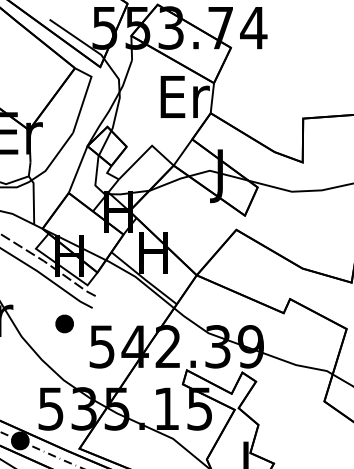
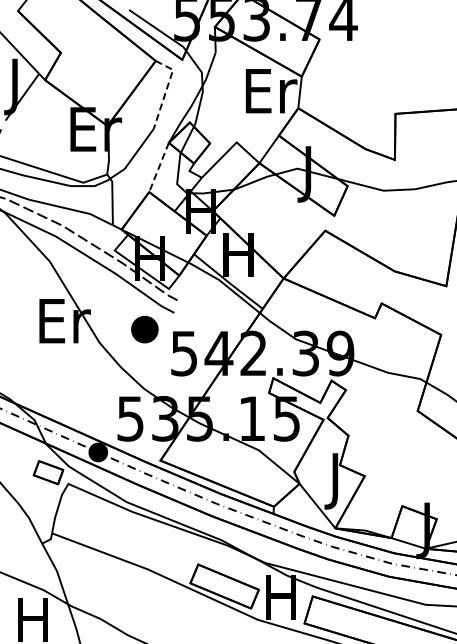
line: (85, 95) -> (166, 89), solid -> dashed
line: (78, 169) -> (159, 167), solid -> dashed
part: (64, 323) -> (144, 329), size x1.4

